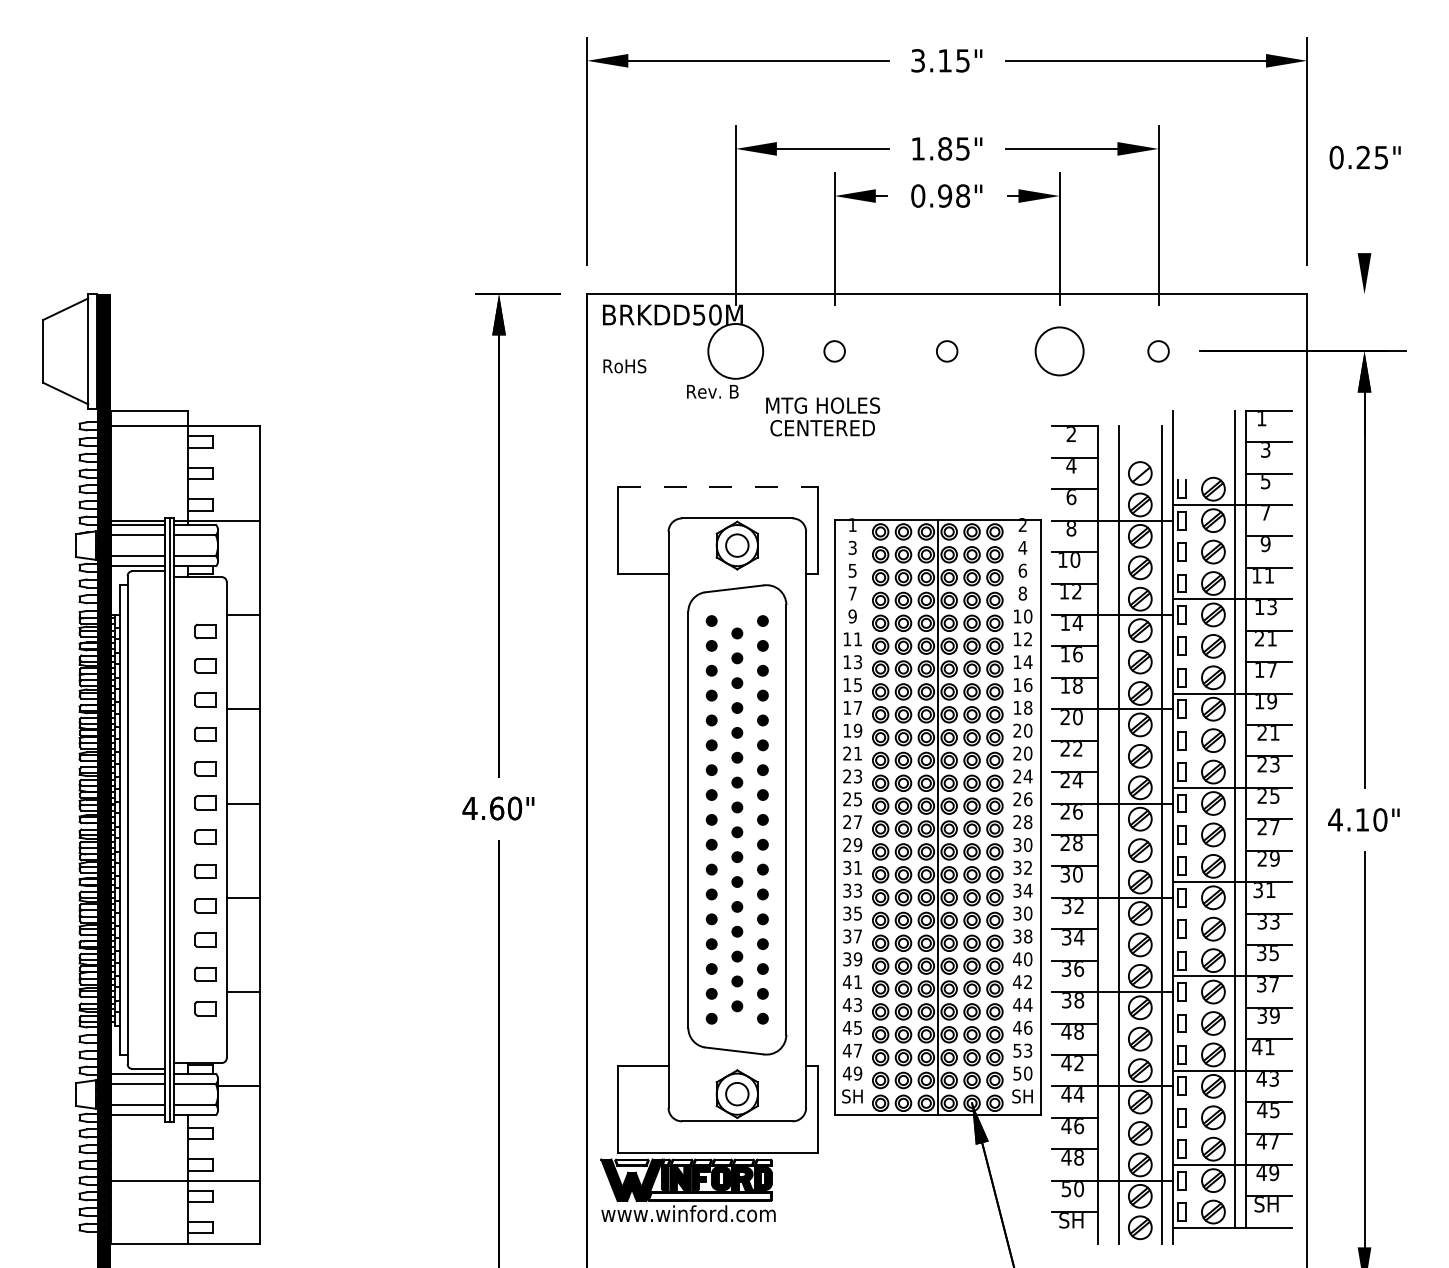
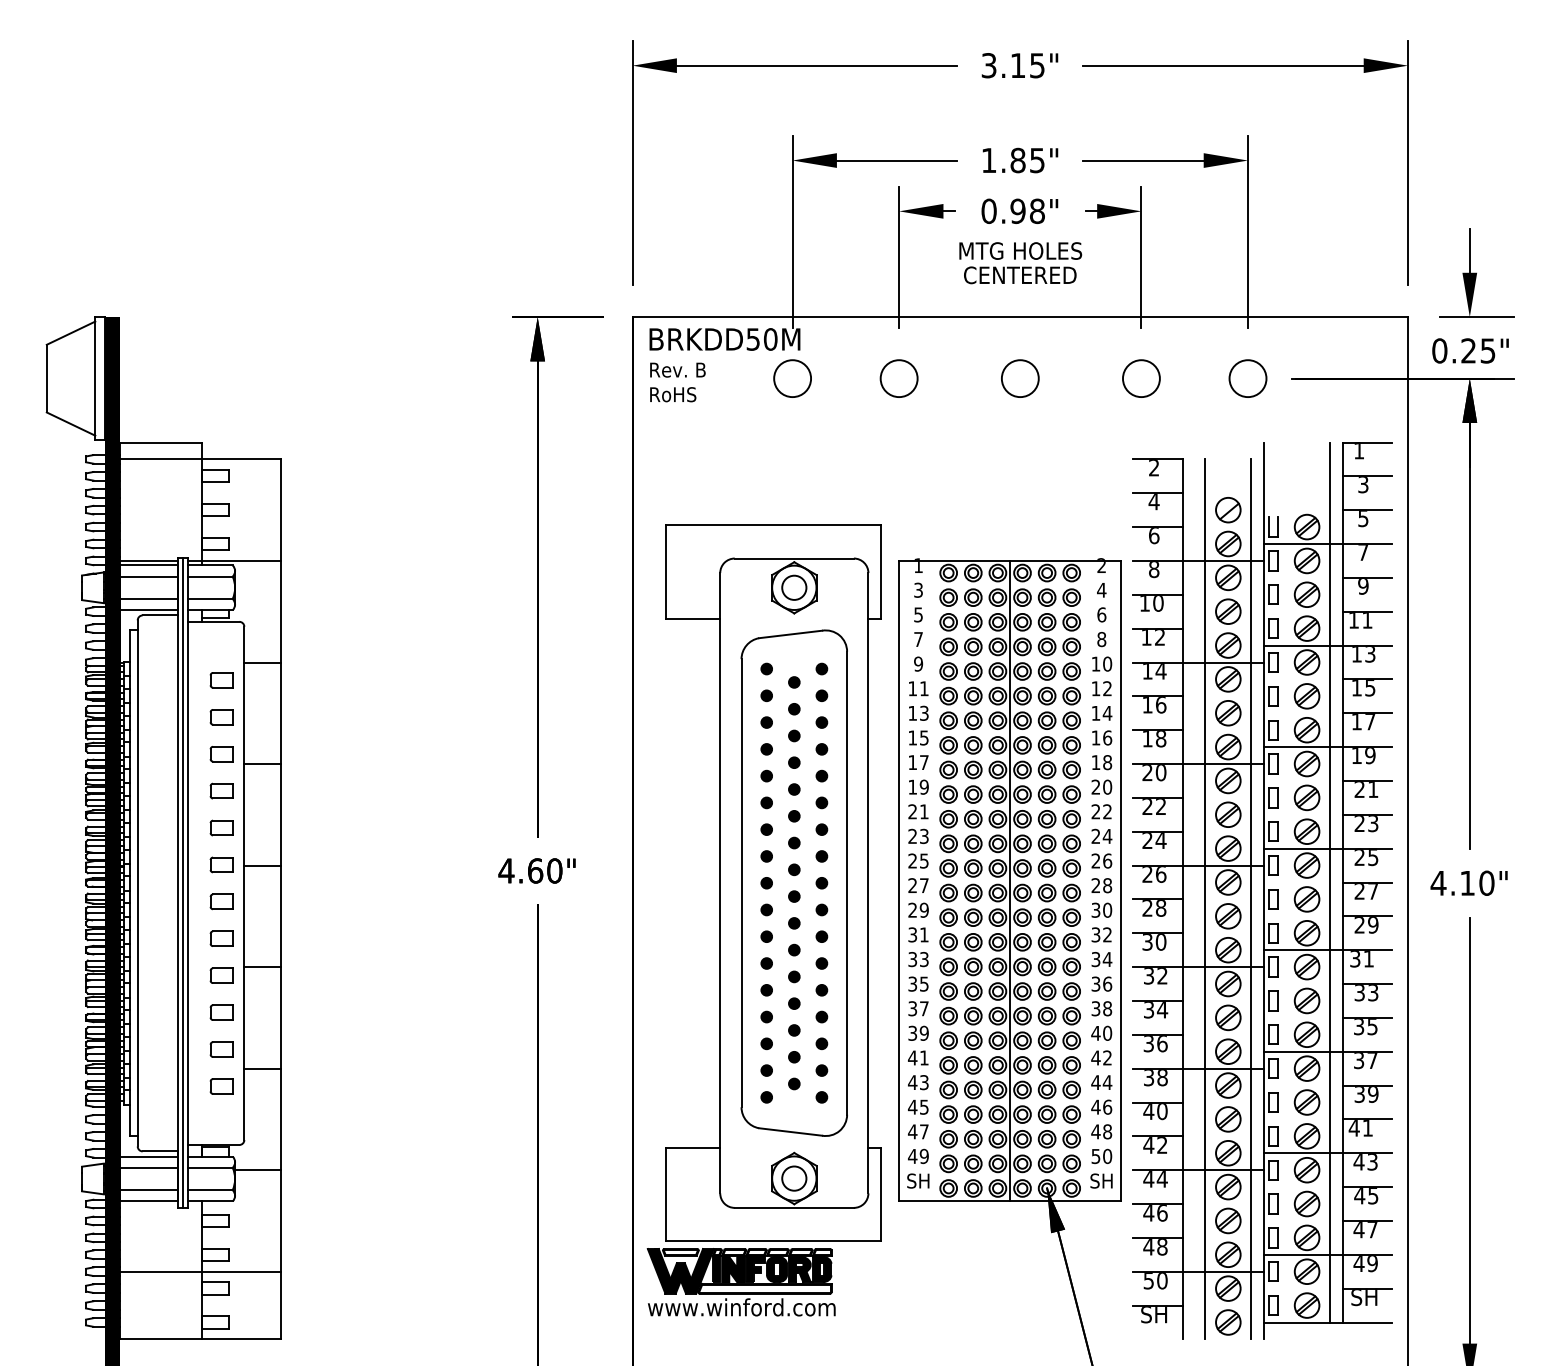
text: (1365, 157) -> (1470, 350), moved
line: (1364, 232) -> (1469, 250), added
line: (1371, 294) -> (1477, 317), added
circle: (735, 351) -> (792, 378), size x0.62
circle: (834, 351) -> (898, 378), size x1.67
circle: (946, 351) -> (1019, 378), size x1.67
circle: (1058, 351) -> (1140, 378), size x0.71
circle: (1158, 351) -> (1247, 378), size x1.67
text: (712, 391) -> (677, 369), moved
text: (822, 417) -> (1020, 263), moved
line: (718, 487) -> (773, 525), dashed -> solid
text: (1265, 639) -> (1363, 688), 21 -> 15
text: (1028, 753) -> (1107, 811), 20 -> 22
text: (1028, 913) -> (1107, 983), 30 -> 36
text: (1079, 1031) -> (1162, 1111), 48 -> 40
text: (1022, 1050) -> (1101, 1131), 53 -> 48

